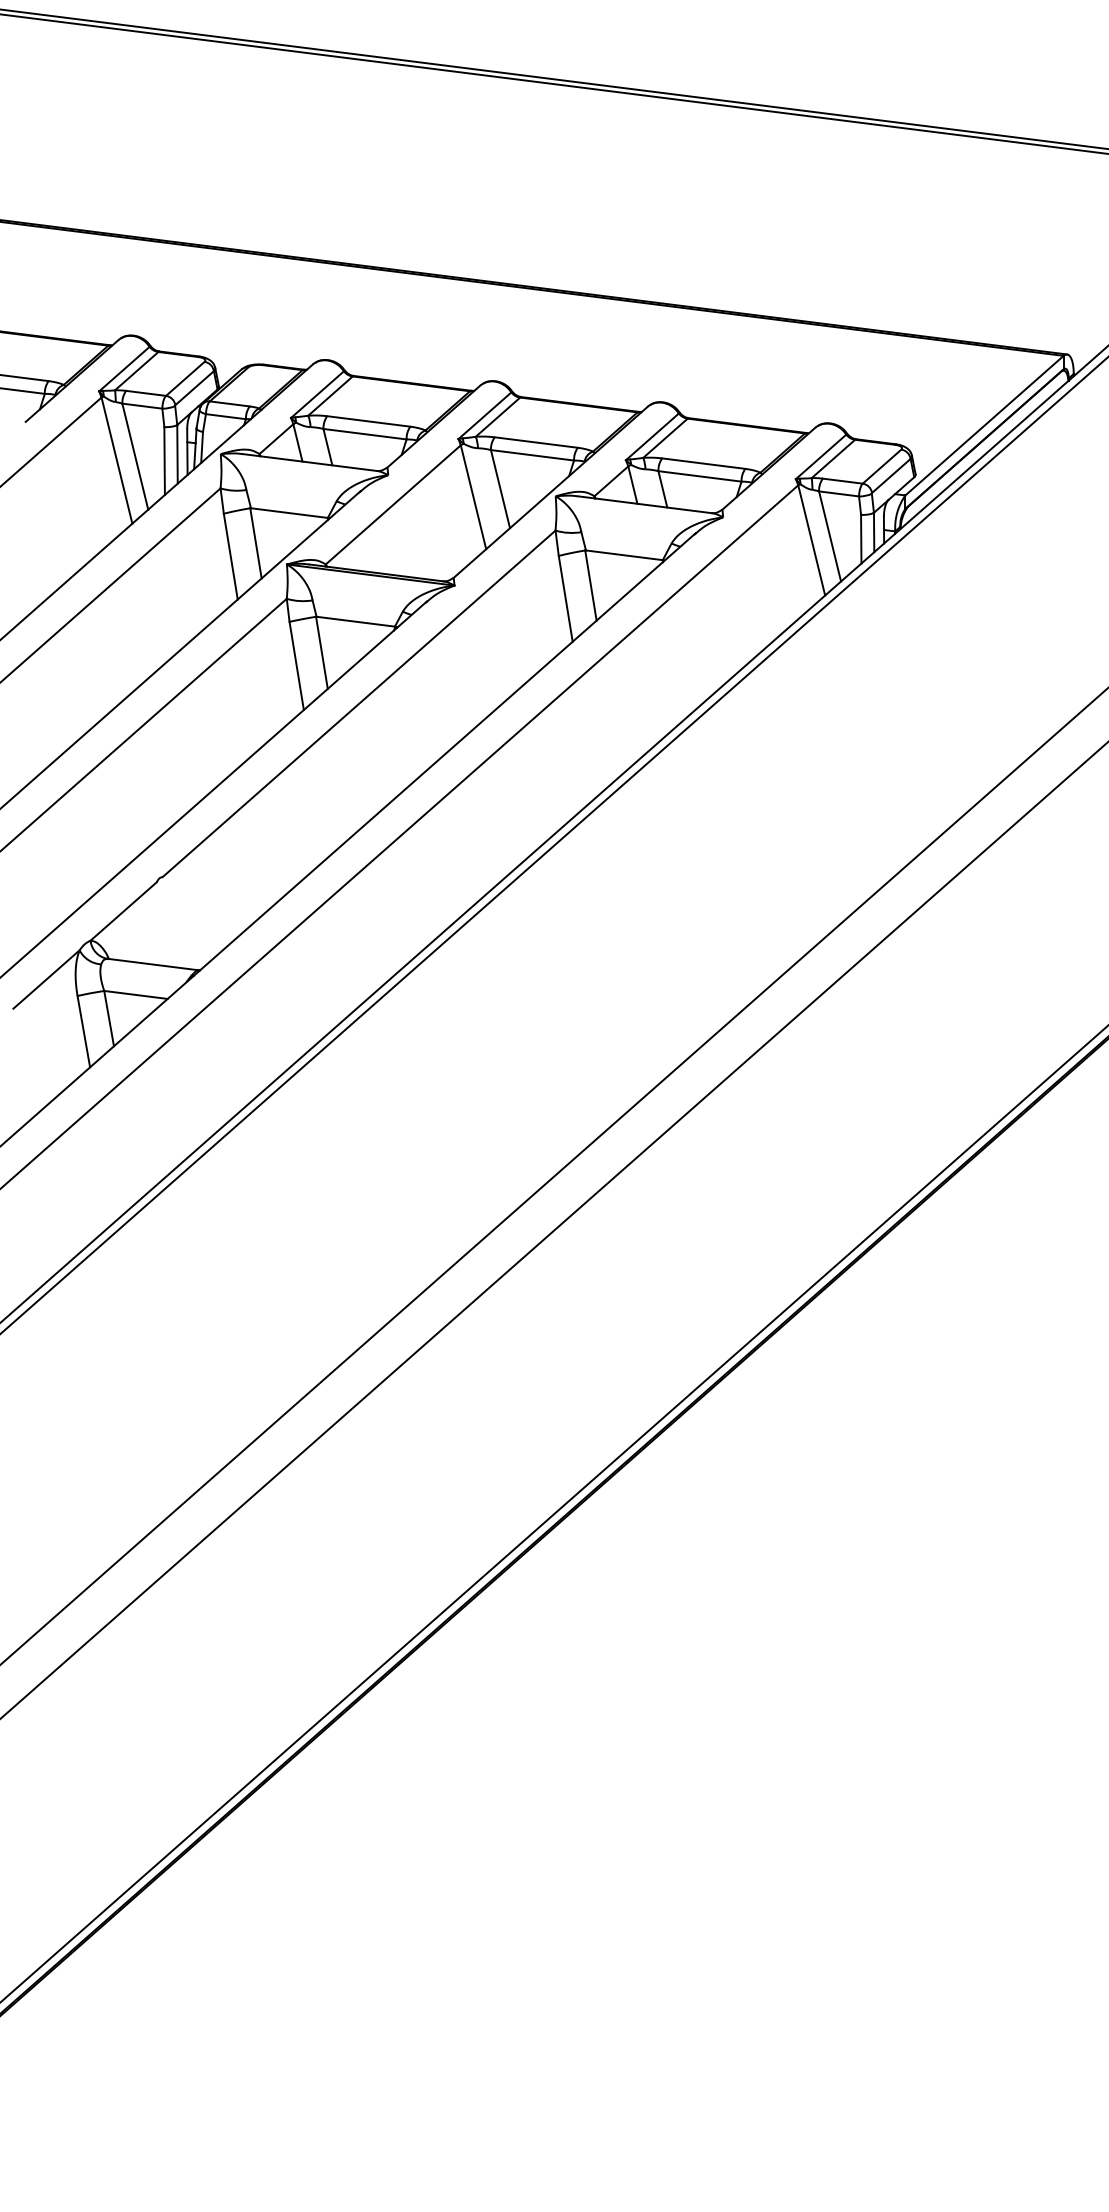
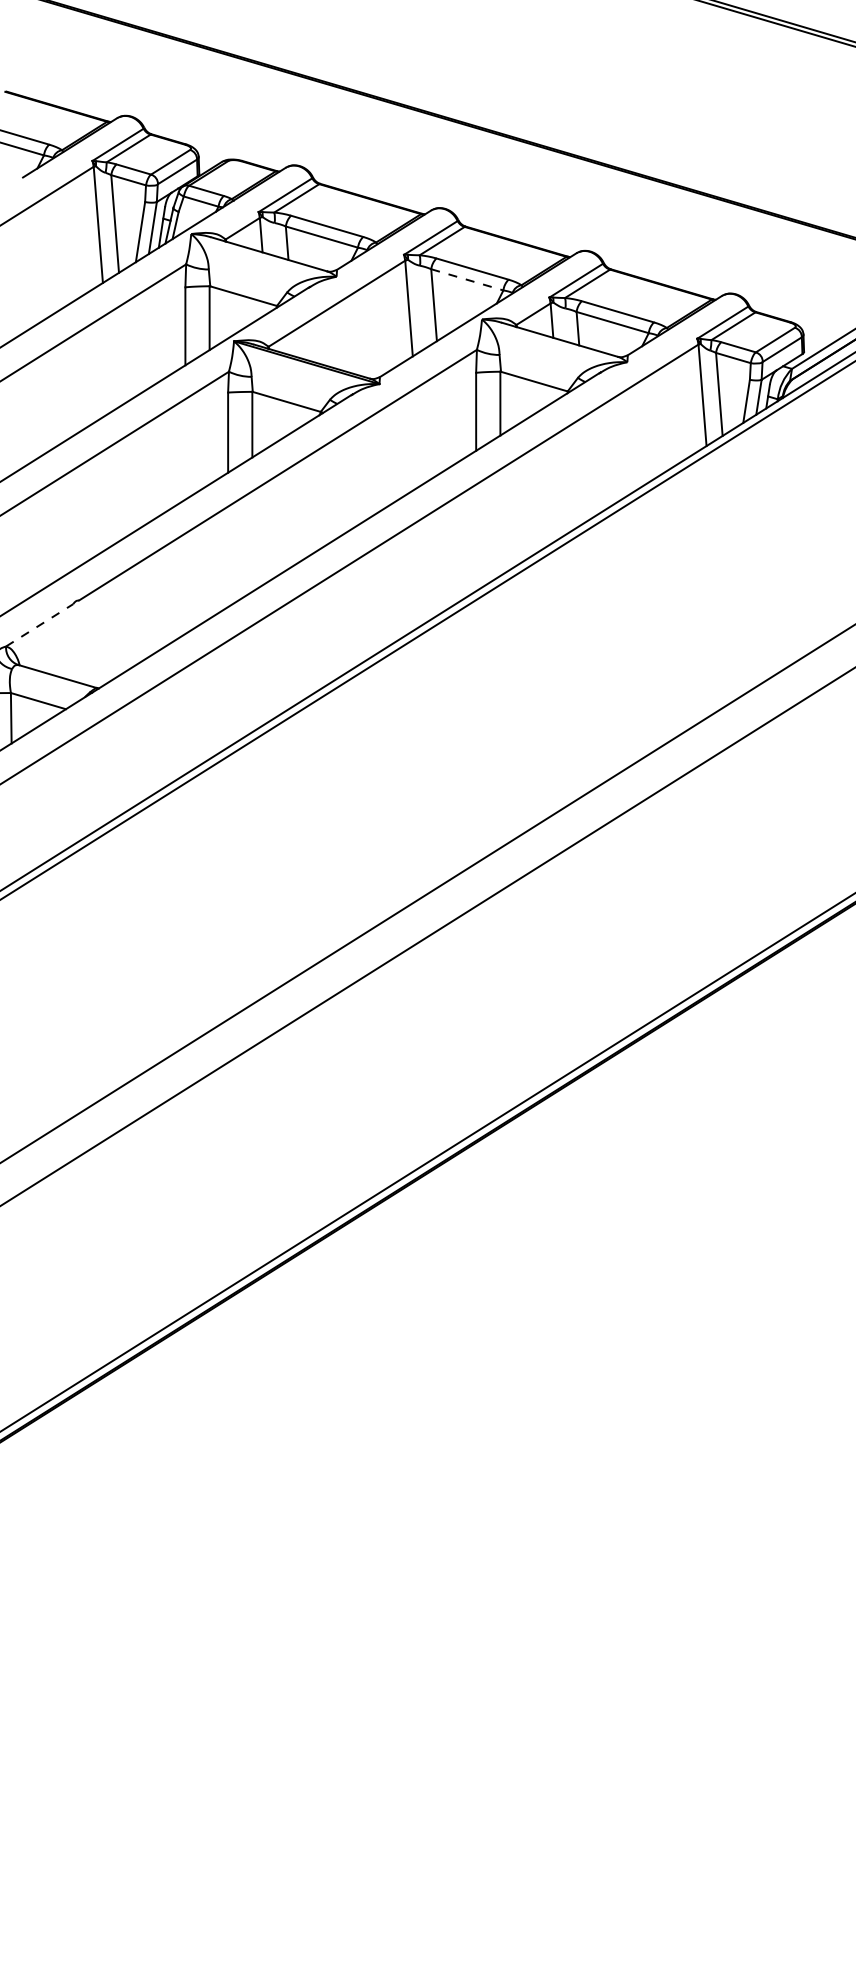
line: (532, 455) -> (467, 280), solid -> dashed
line: (124, 911) -> (40, 625), solid -> dashed

